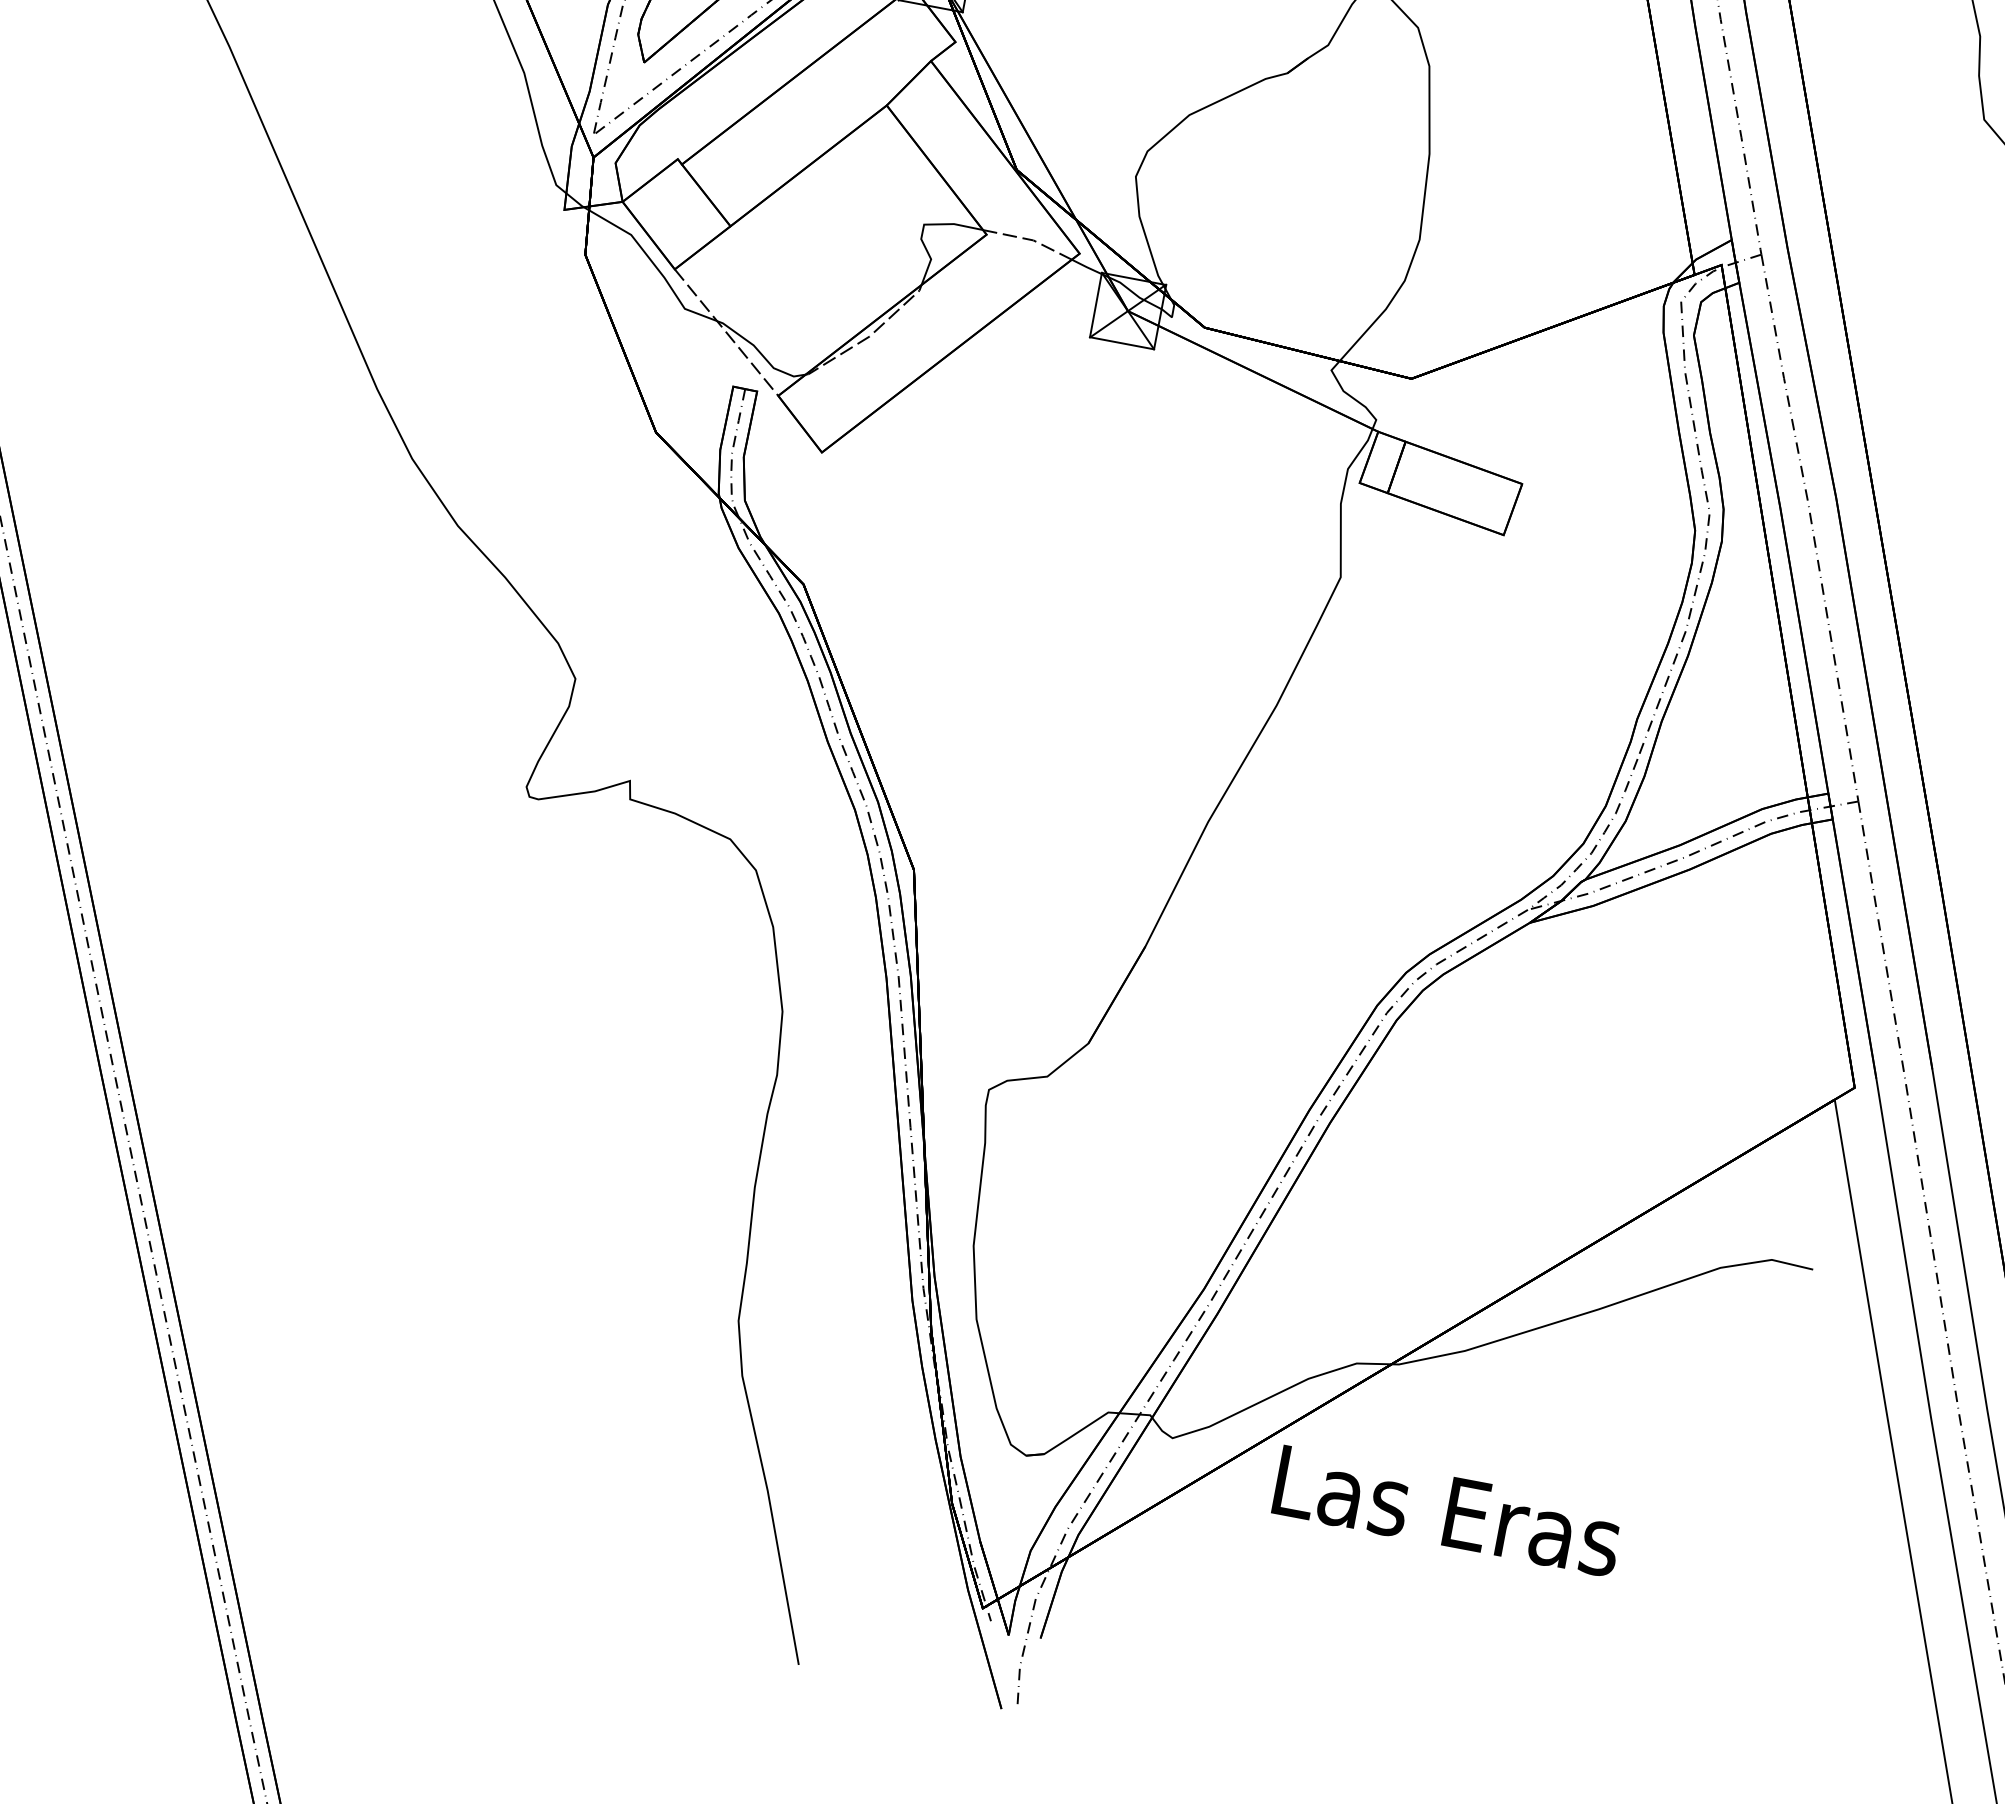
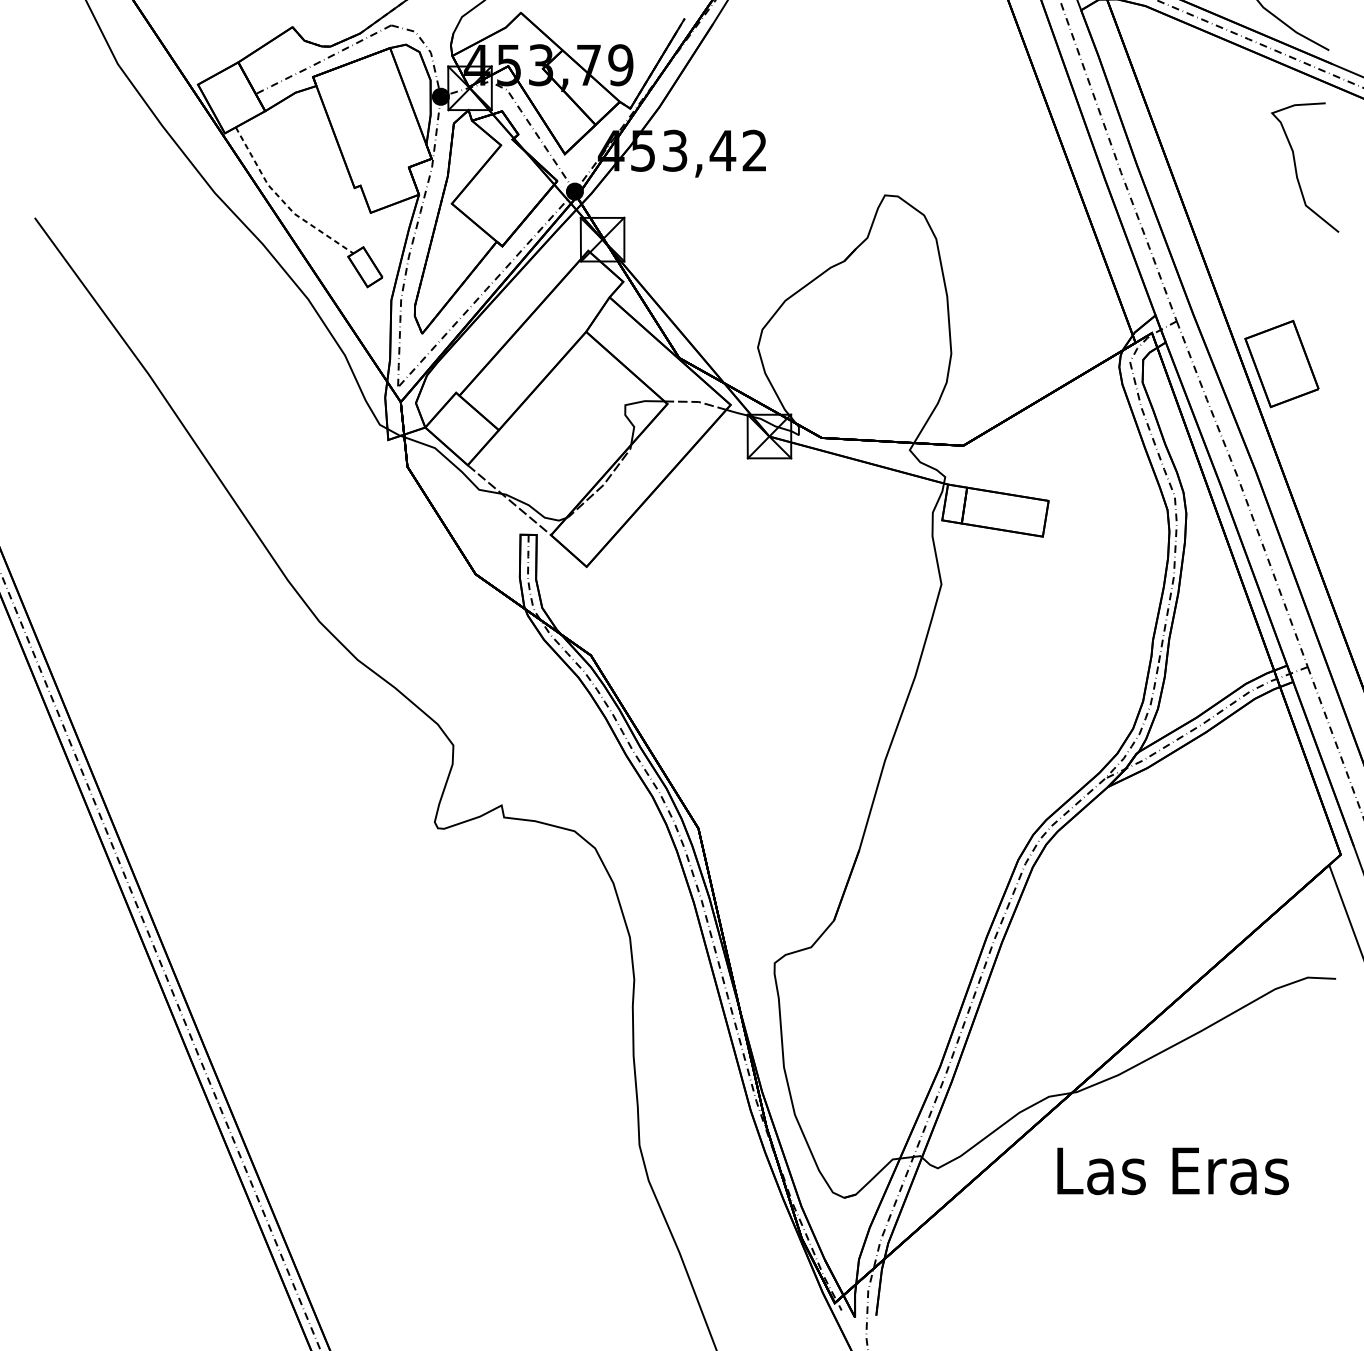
part: (1904, 346) -> (1281, 363), added
text: (1447, 1511) -> (1172, 1171), moved

